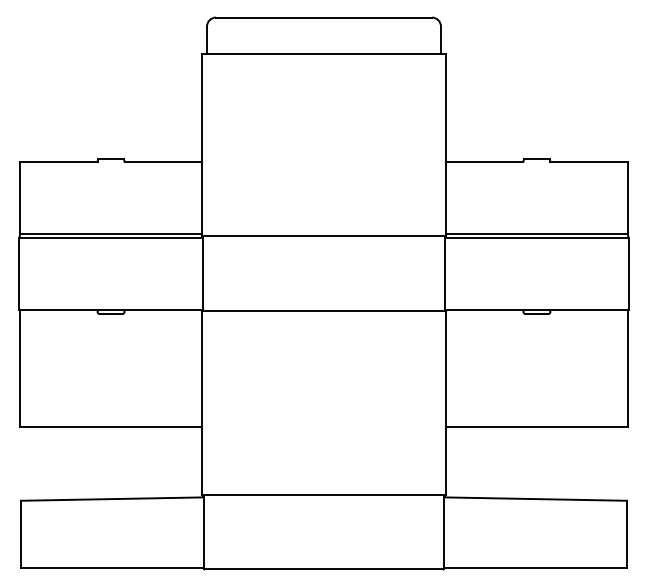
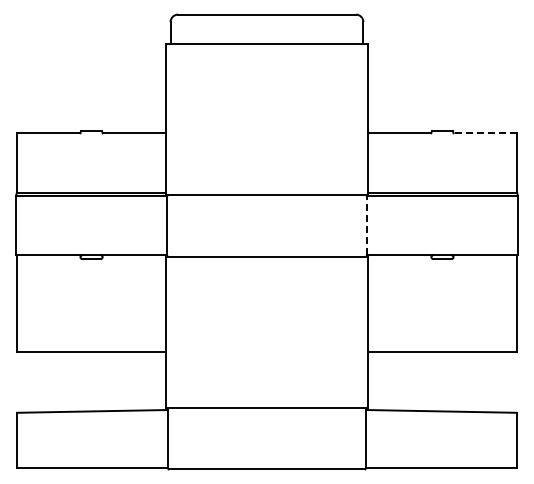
line: (589, 161) -> (485, 133), solid -> dashed
line: (444, 273) -> (366, 225), solid -> dashed

